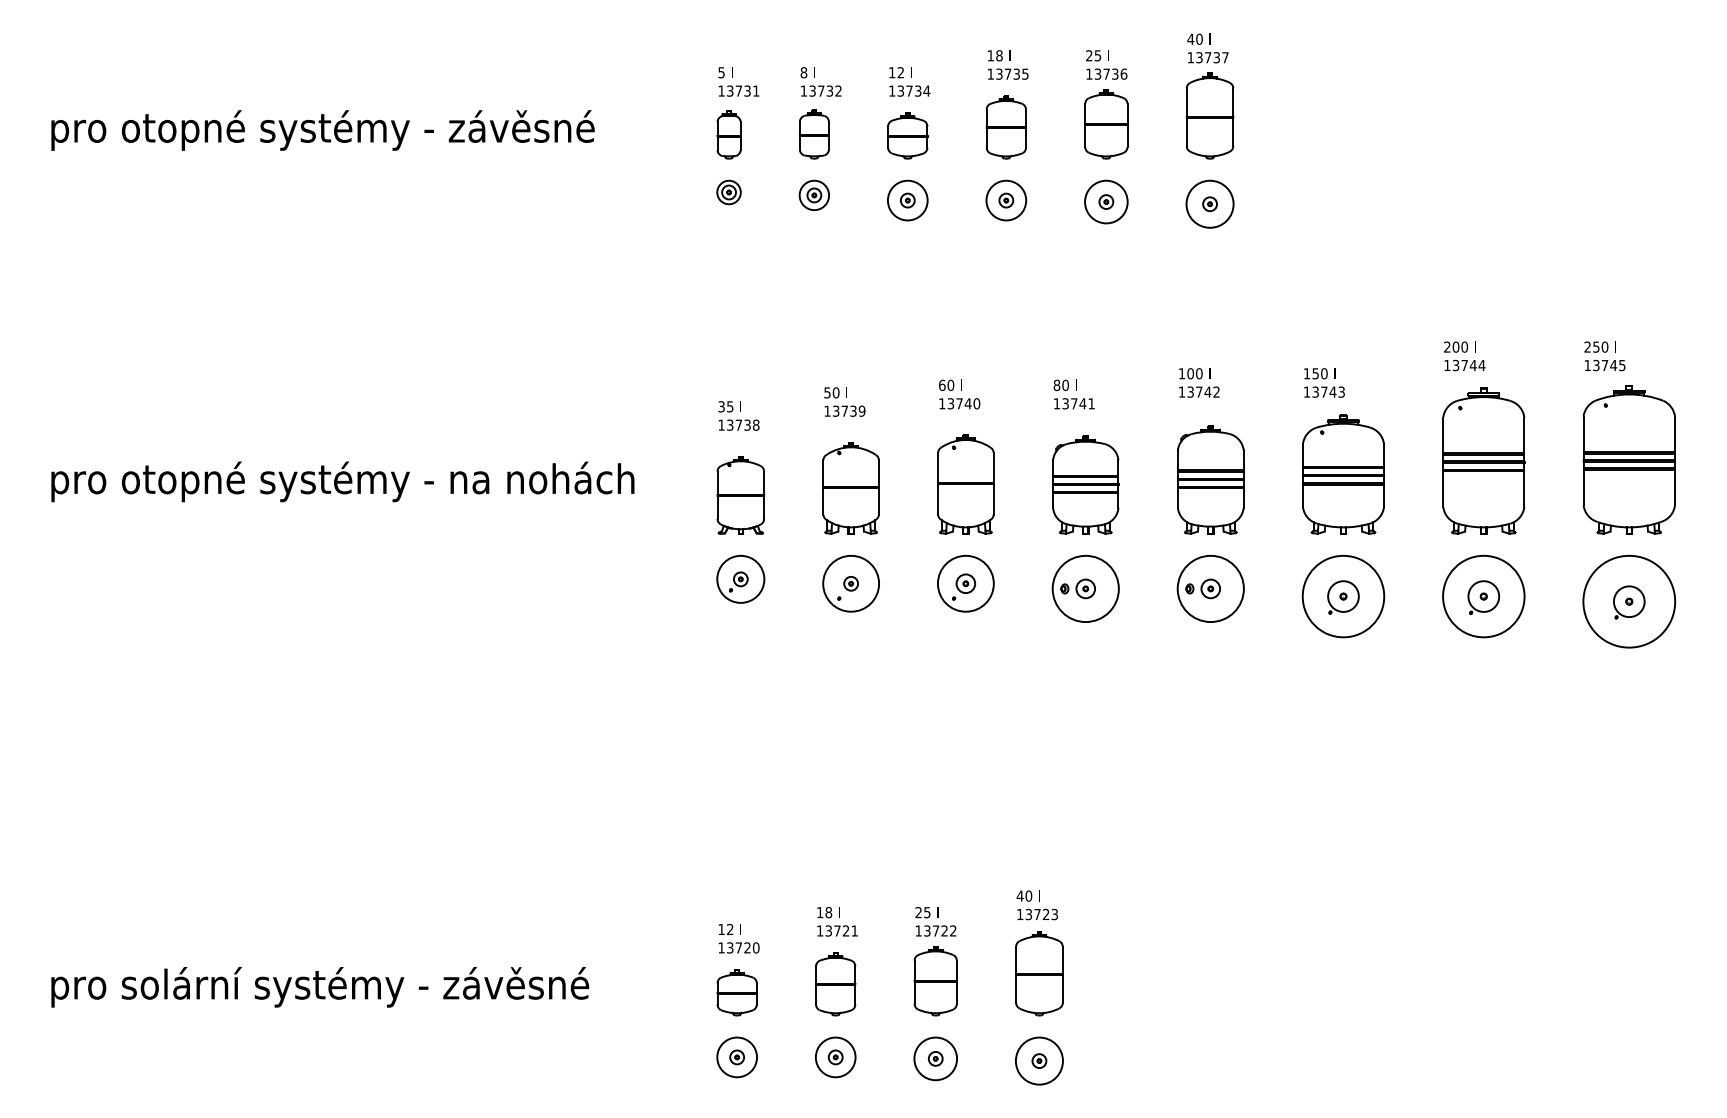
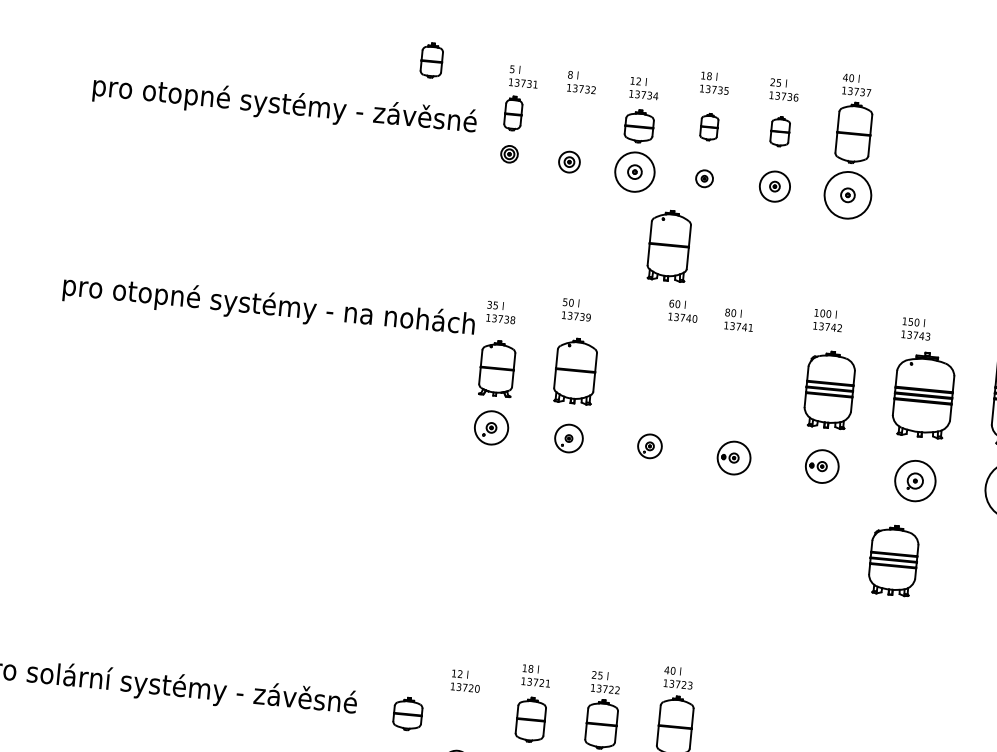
part: (1106, 124) -> (780, 131), size x0.6
part: (1005, 127) -> (708, 127), size x0.6
text: (322, 130) -> (284, 105), moved
part: (814, 134) -> (431, 60), moved
part: (907, 200) -> (634, 172), size x1.4
part: (1006, 200) -> (704, 178), size x0.6
part: (1209, 203) -> (847, 194), size x1.4
text: (959, 394) -> (683, 311), moved
text: (342, 481) -> (268, 306), moved
part: (965, 484) -> (668, 245), moved
part: (1085, 484) -> (893, 559), moved
part: (850, 583) -> (568, 438), size x0.7
part: (965, 583) -> (649, 446), size x0.6
part: (1085, 588) -> (733, 457), size x0.7
part: (1210, 588) -> (822, 466), size x0.7
part: (1343, 596) -> (915, 480), size x0.7
part: (736, 992) -> (407, 713), moved

